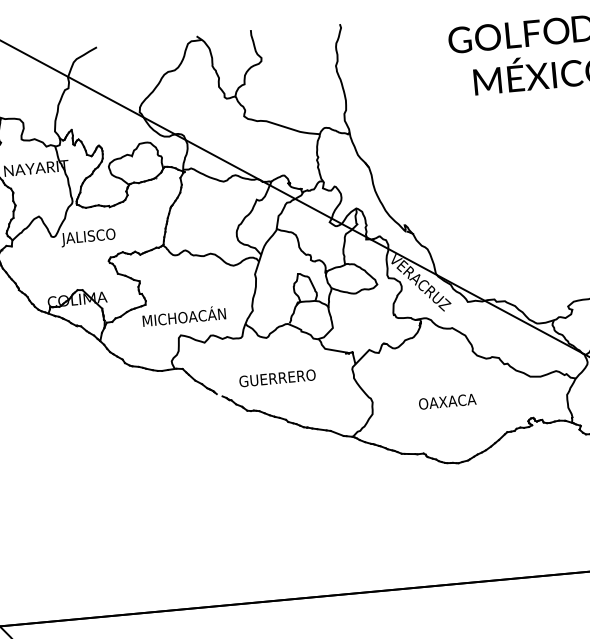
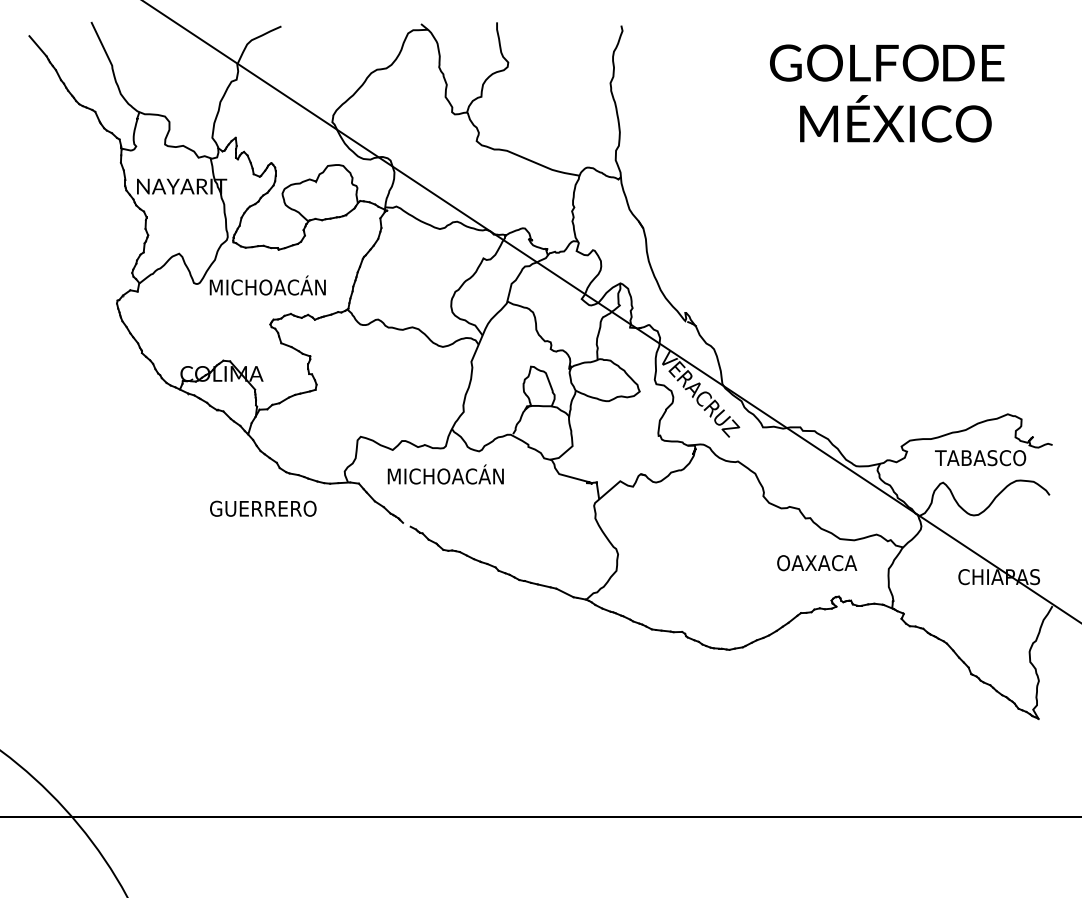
text: (103, 234) -> (266, 287), JALISCO -> MICHOACÁN
text: (183, 316) -> (445, 474), moved
text: (277, 378) -> (263, 508), moved
text: (447, 401) -> (817, 563), moved

